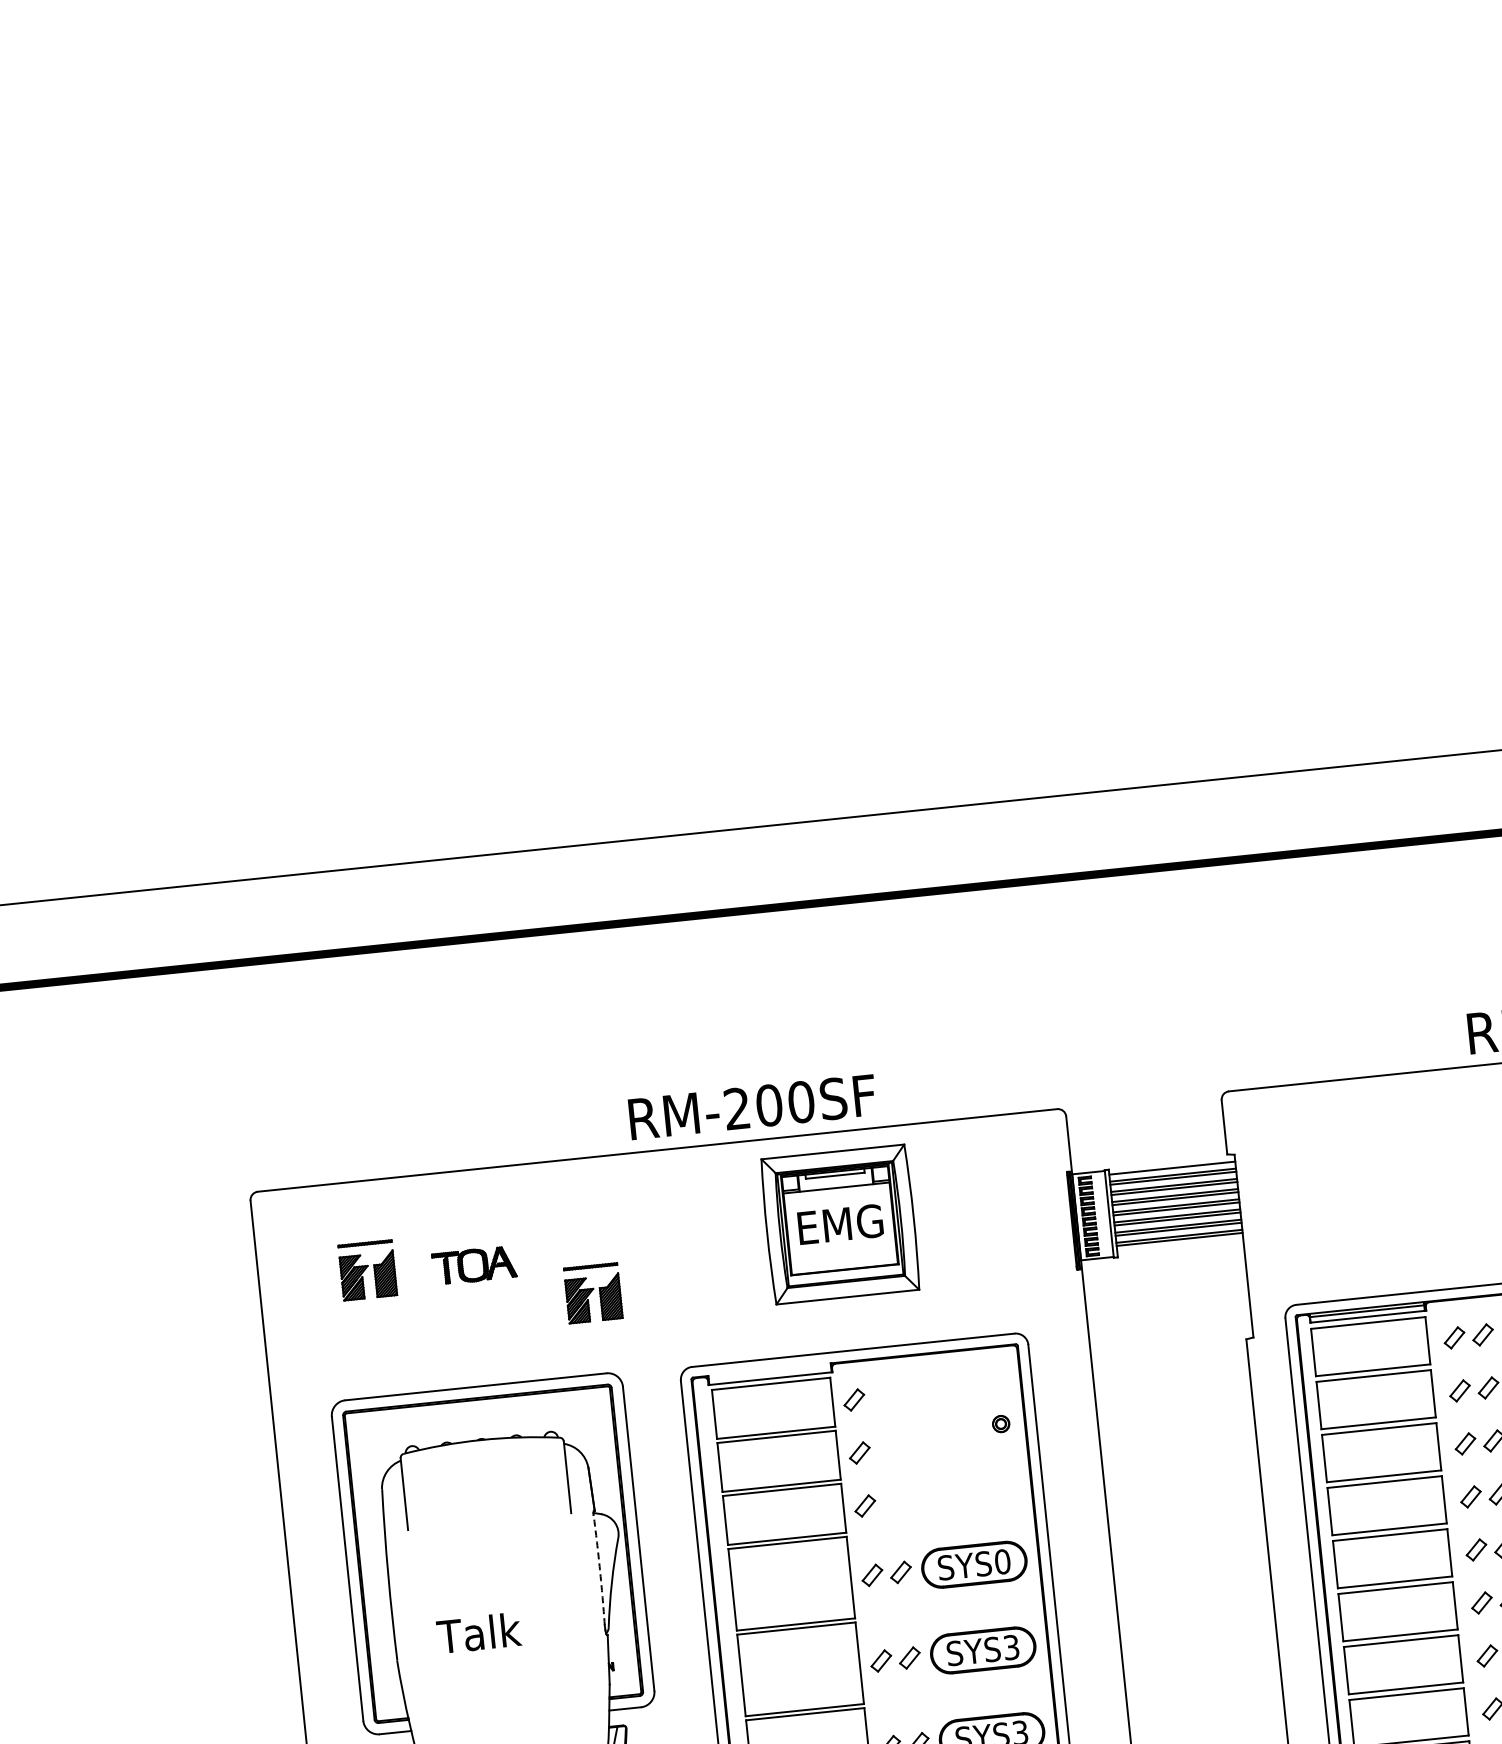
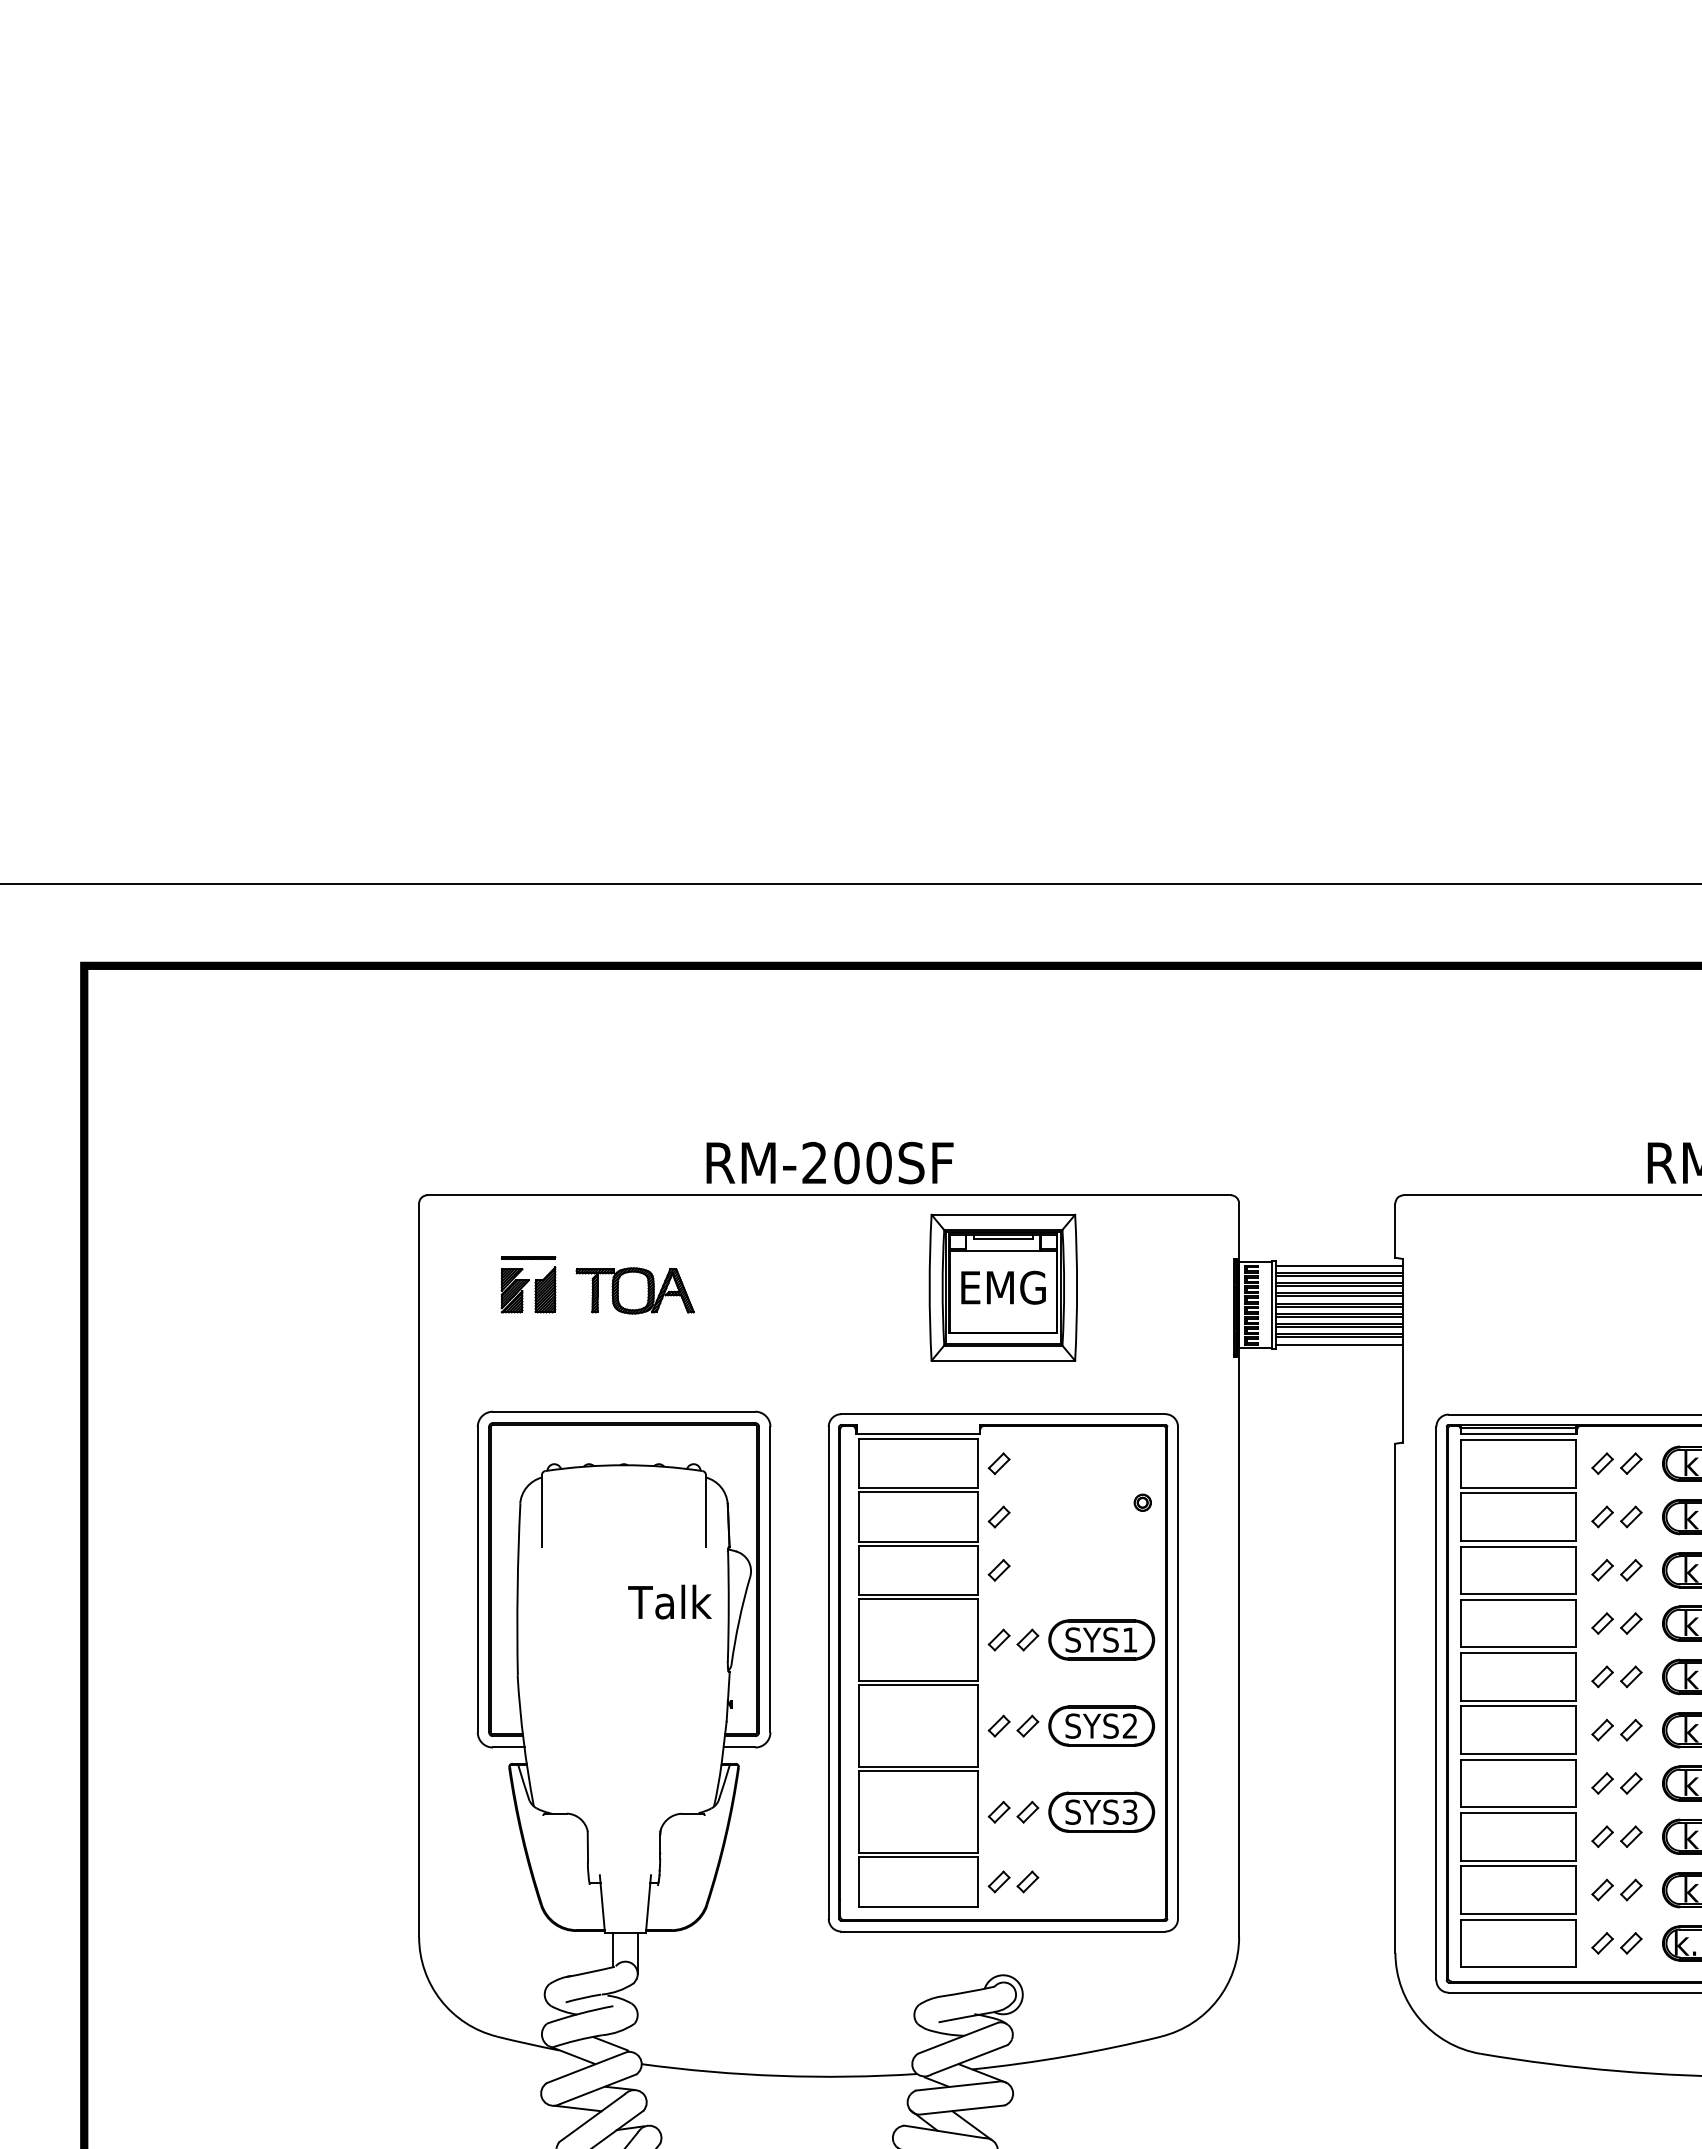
text: (751, 1106) -> (829, 1162), moved
line: (1180, 1246) -> (1339, 1344), added
part: (473, 1265) -> (634, 1290), size x1.43
part: (593, 1293) -> (750, 1330), removed
text: (1001, 1561) -> (1129, 1639), SYS0 -> SYS1
arc: (599, 1569) -> (728, 1606), dashed -> solid
text: (478, 1632) -> (669, 1601), moved
text: (1010, 1646) -> (1129, 1725), SYS3 -> SYS2

